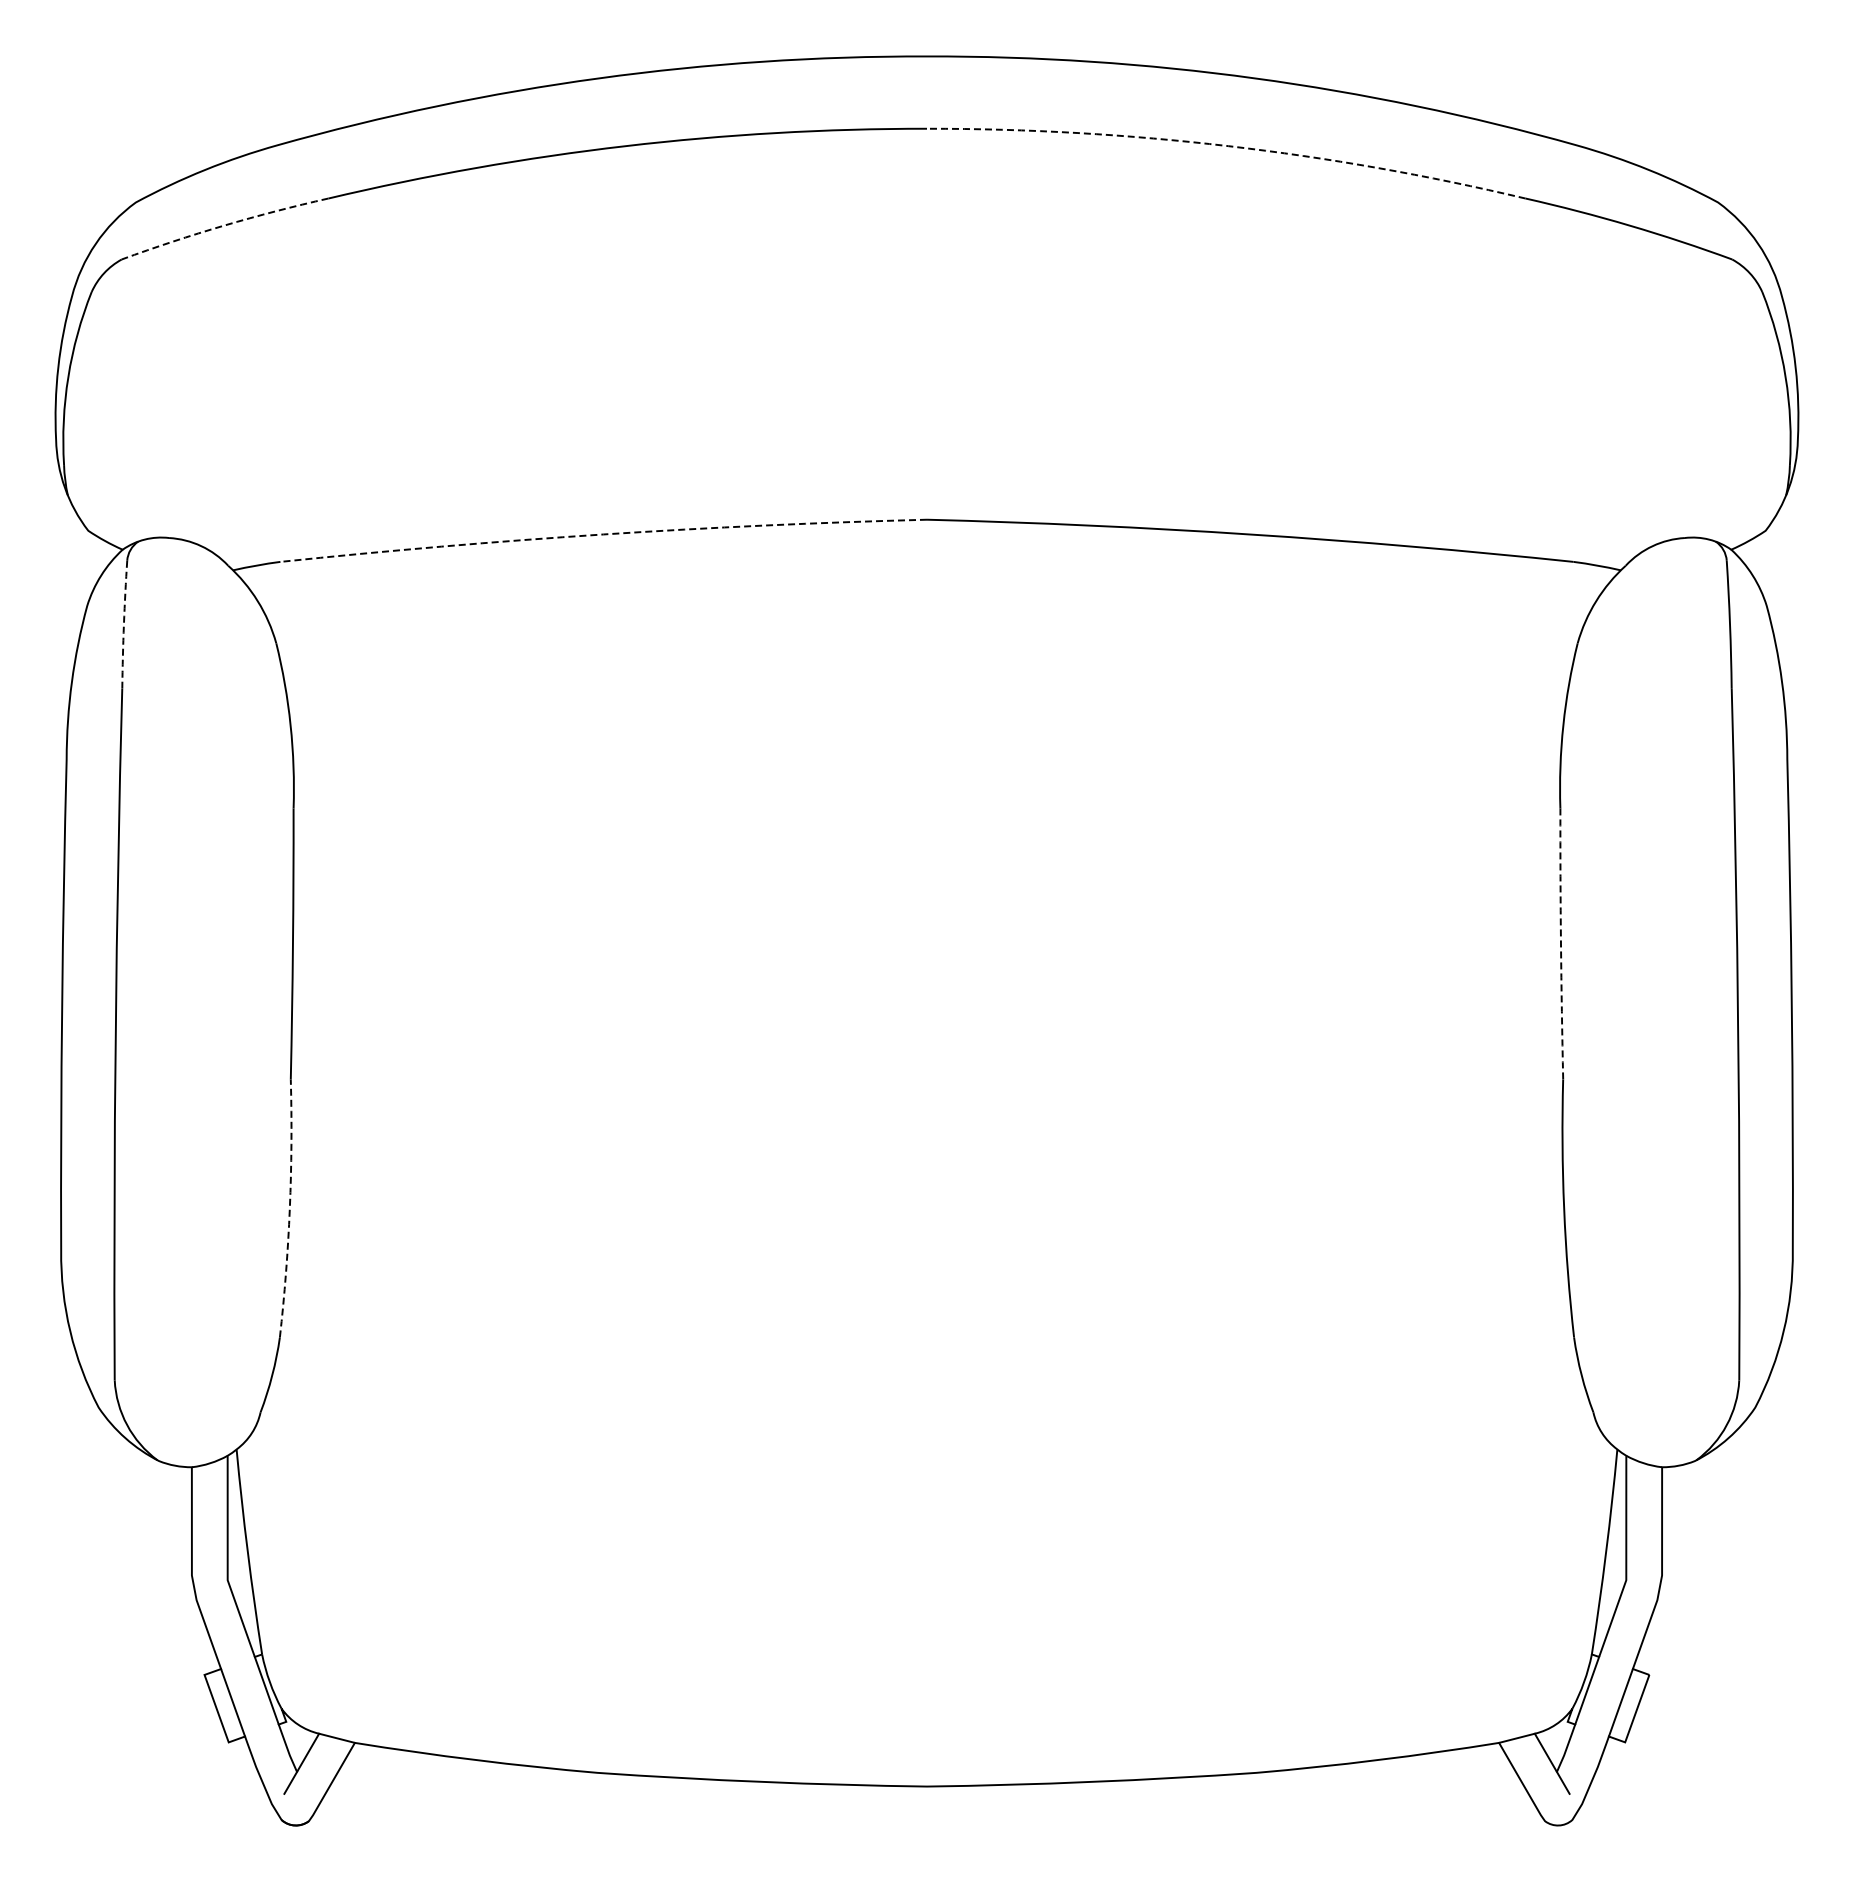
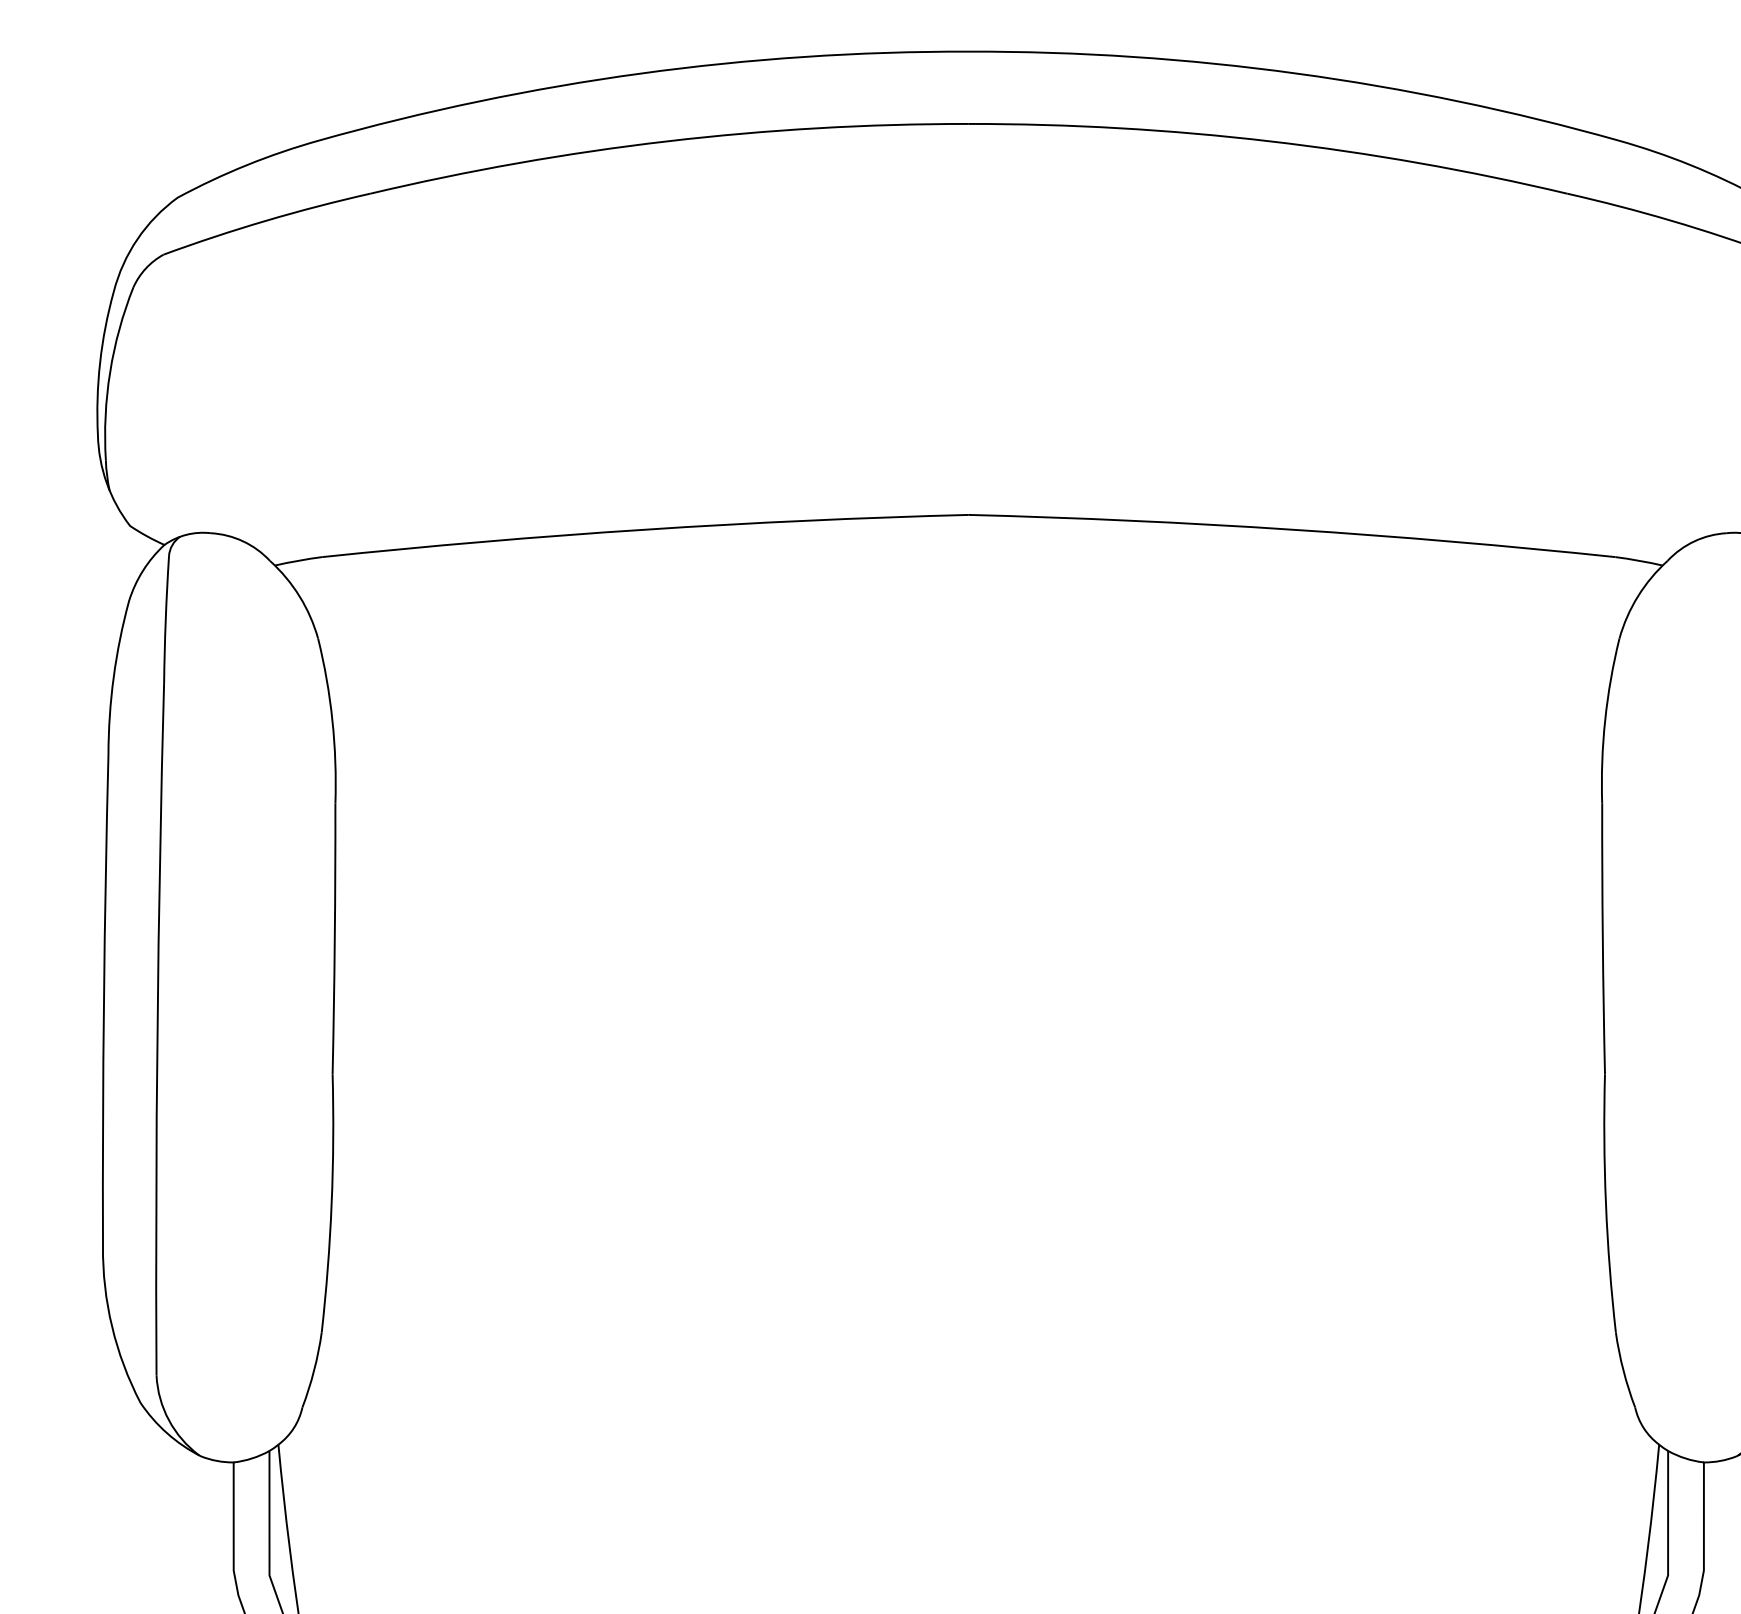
arc: (1228, 146) -> (1270, 141), dashed -> solid
arc: (224, 225) -> (266, 220), dashed -> solid
arc: (603, 534) -> (645, 529), dashed -> solid
arc: (123, 624) -> (165, 619), dashed -> solid
arc: (1560, 943) -> (1602, 938), dashed -> solid
arc: (289, 1208) -> (331, 1203), dashed -> solid

